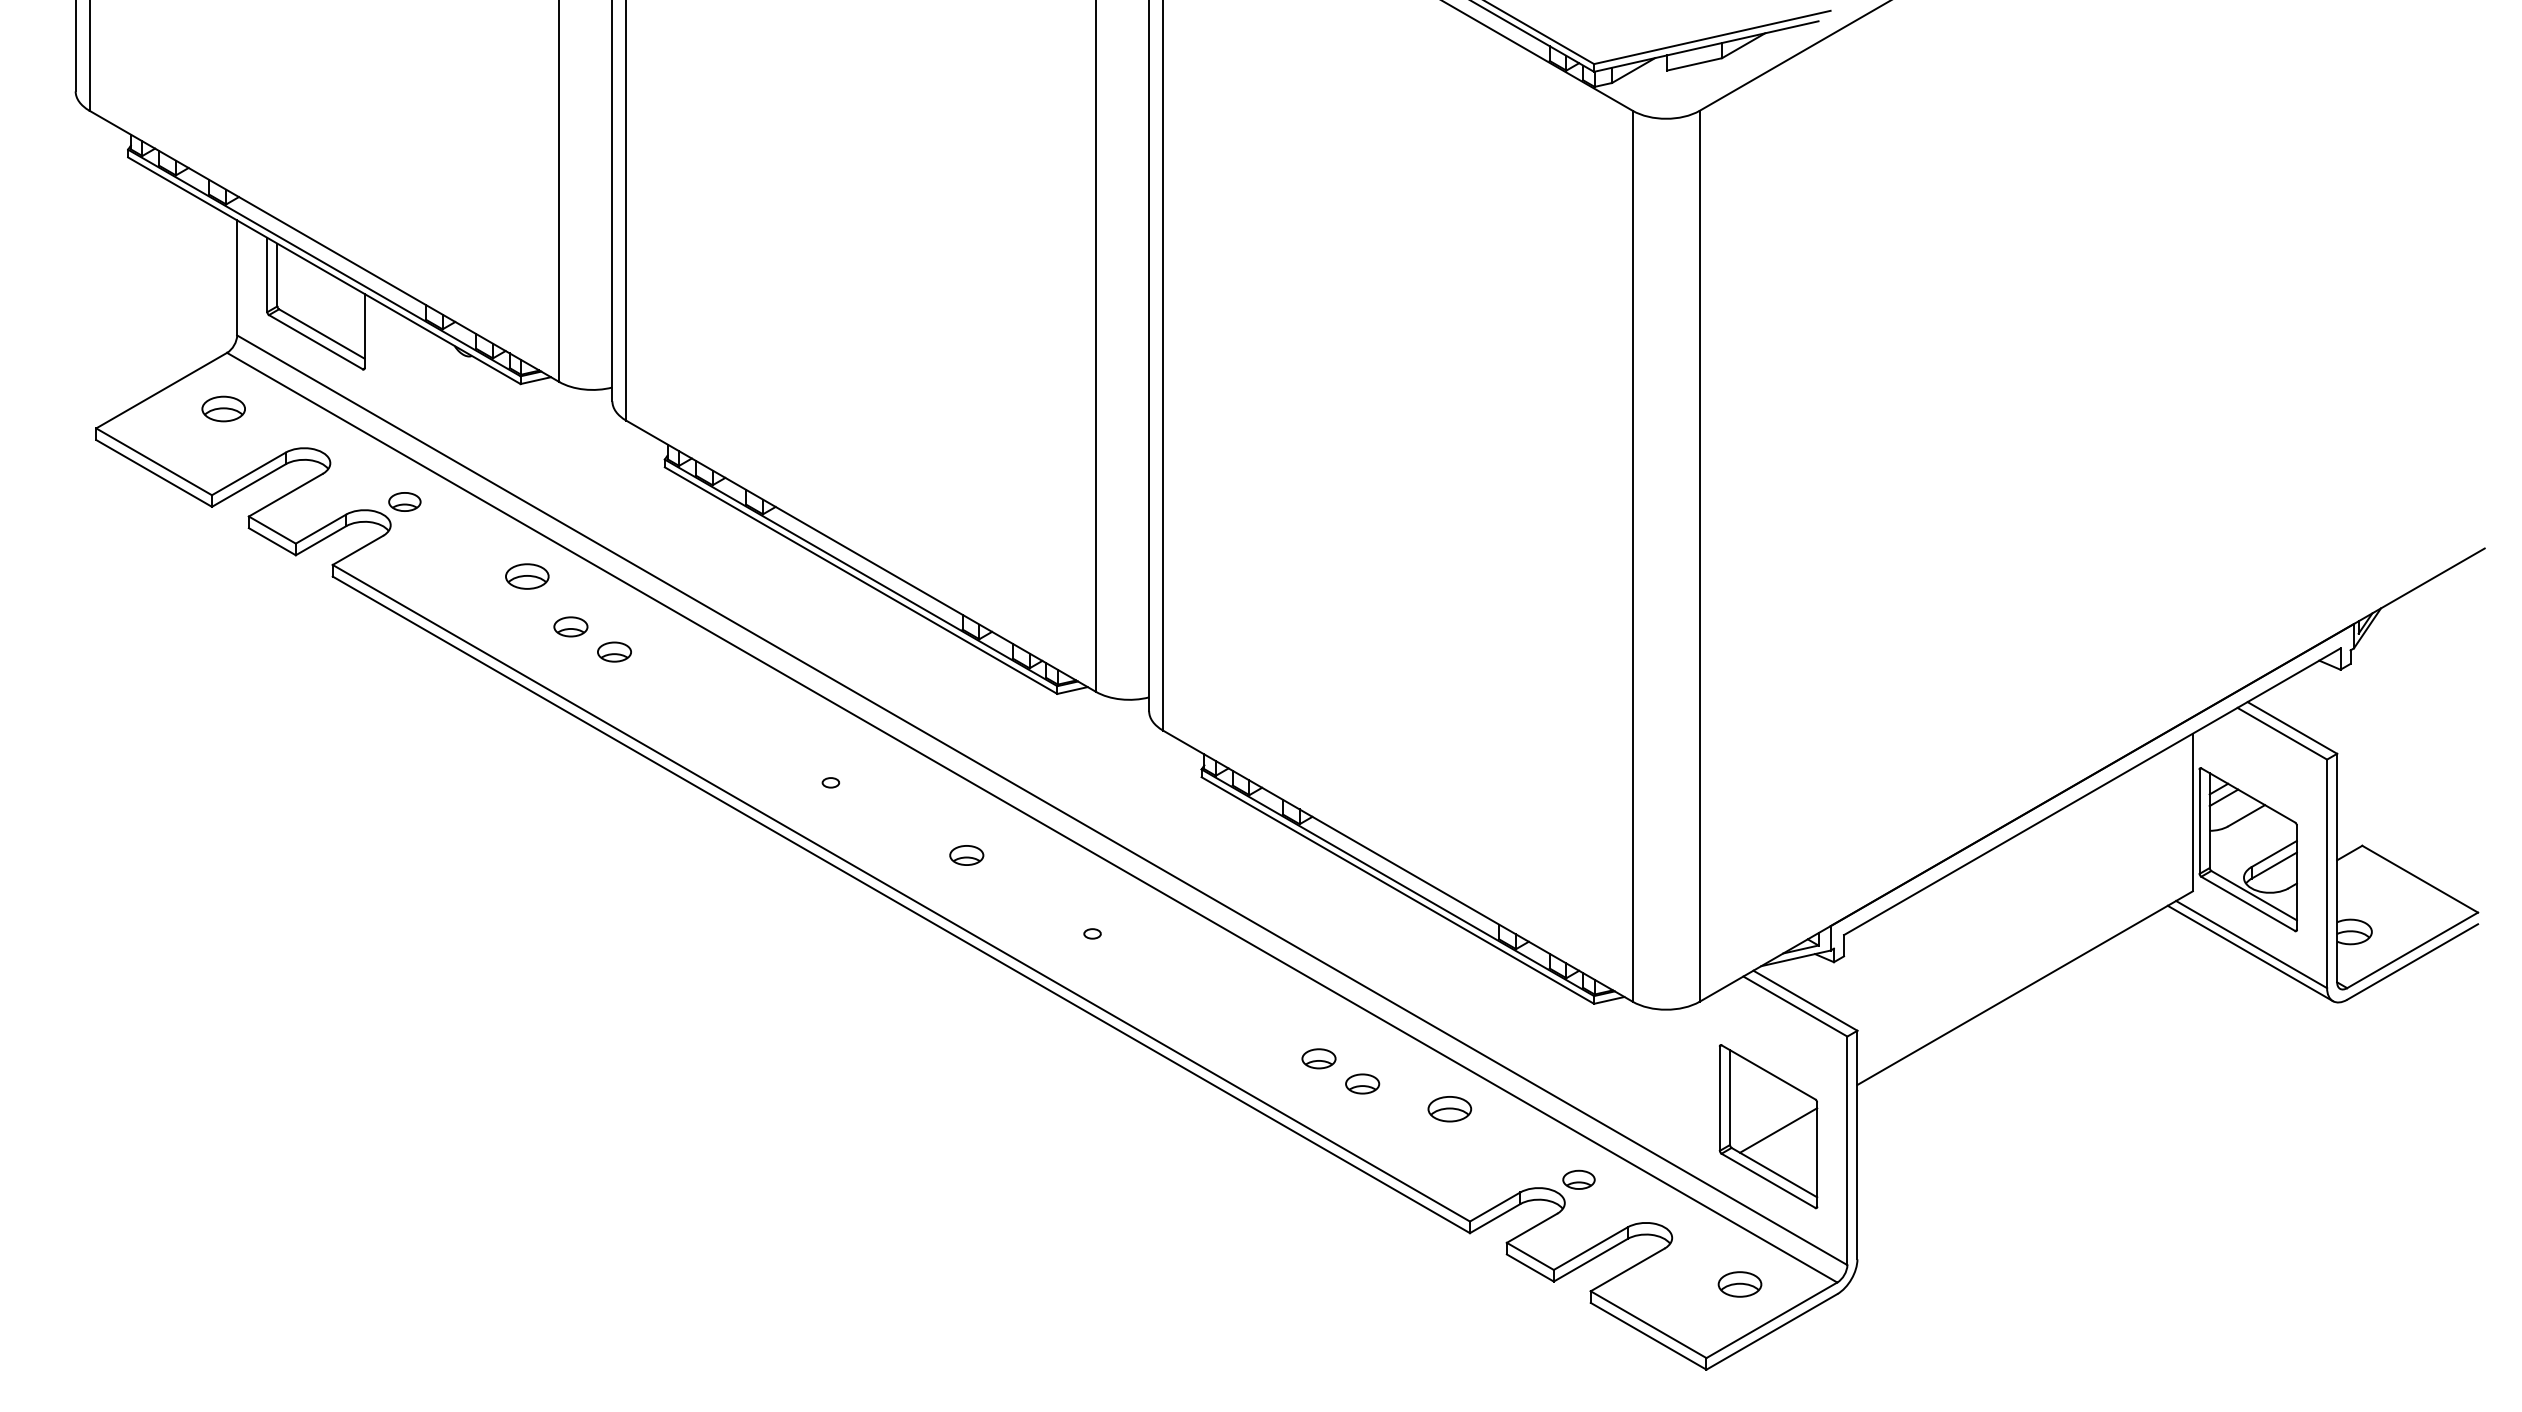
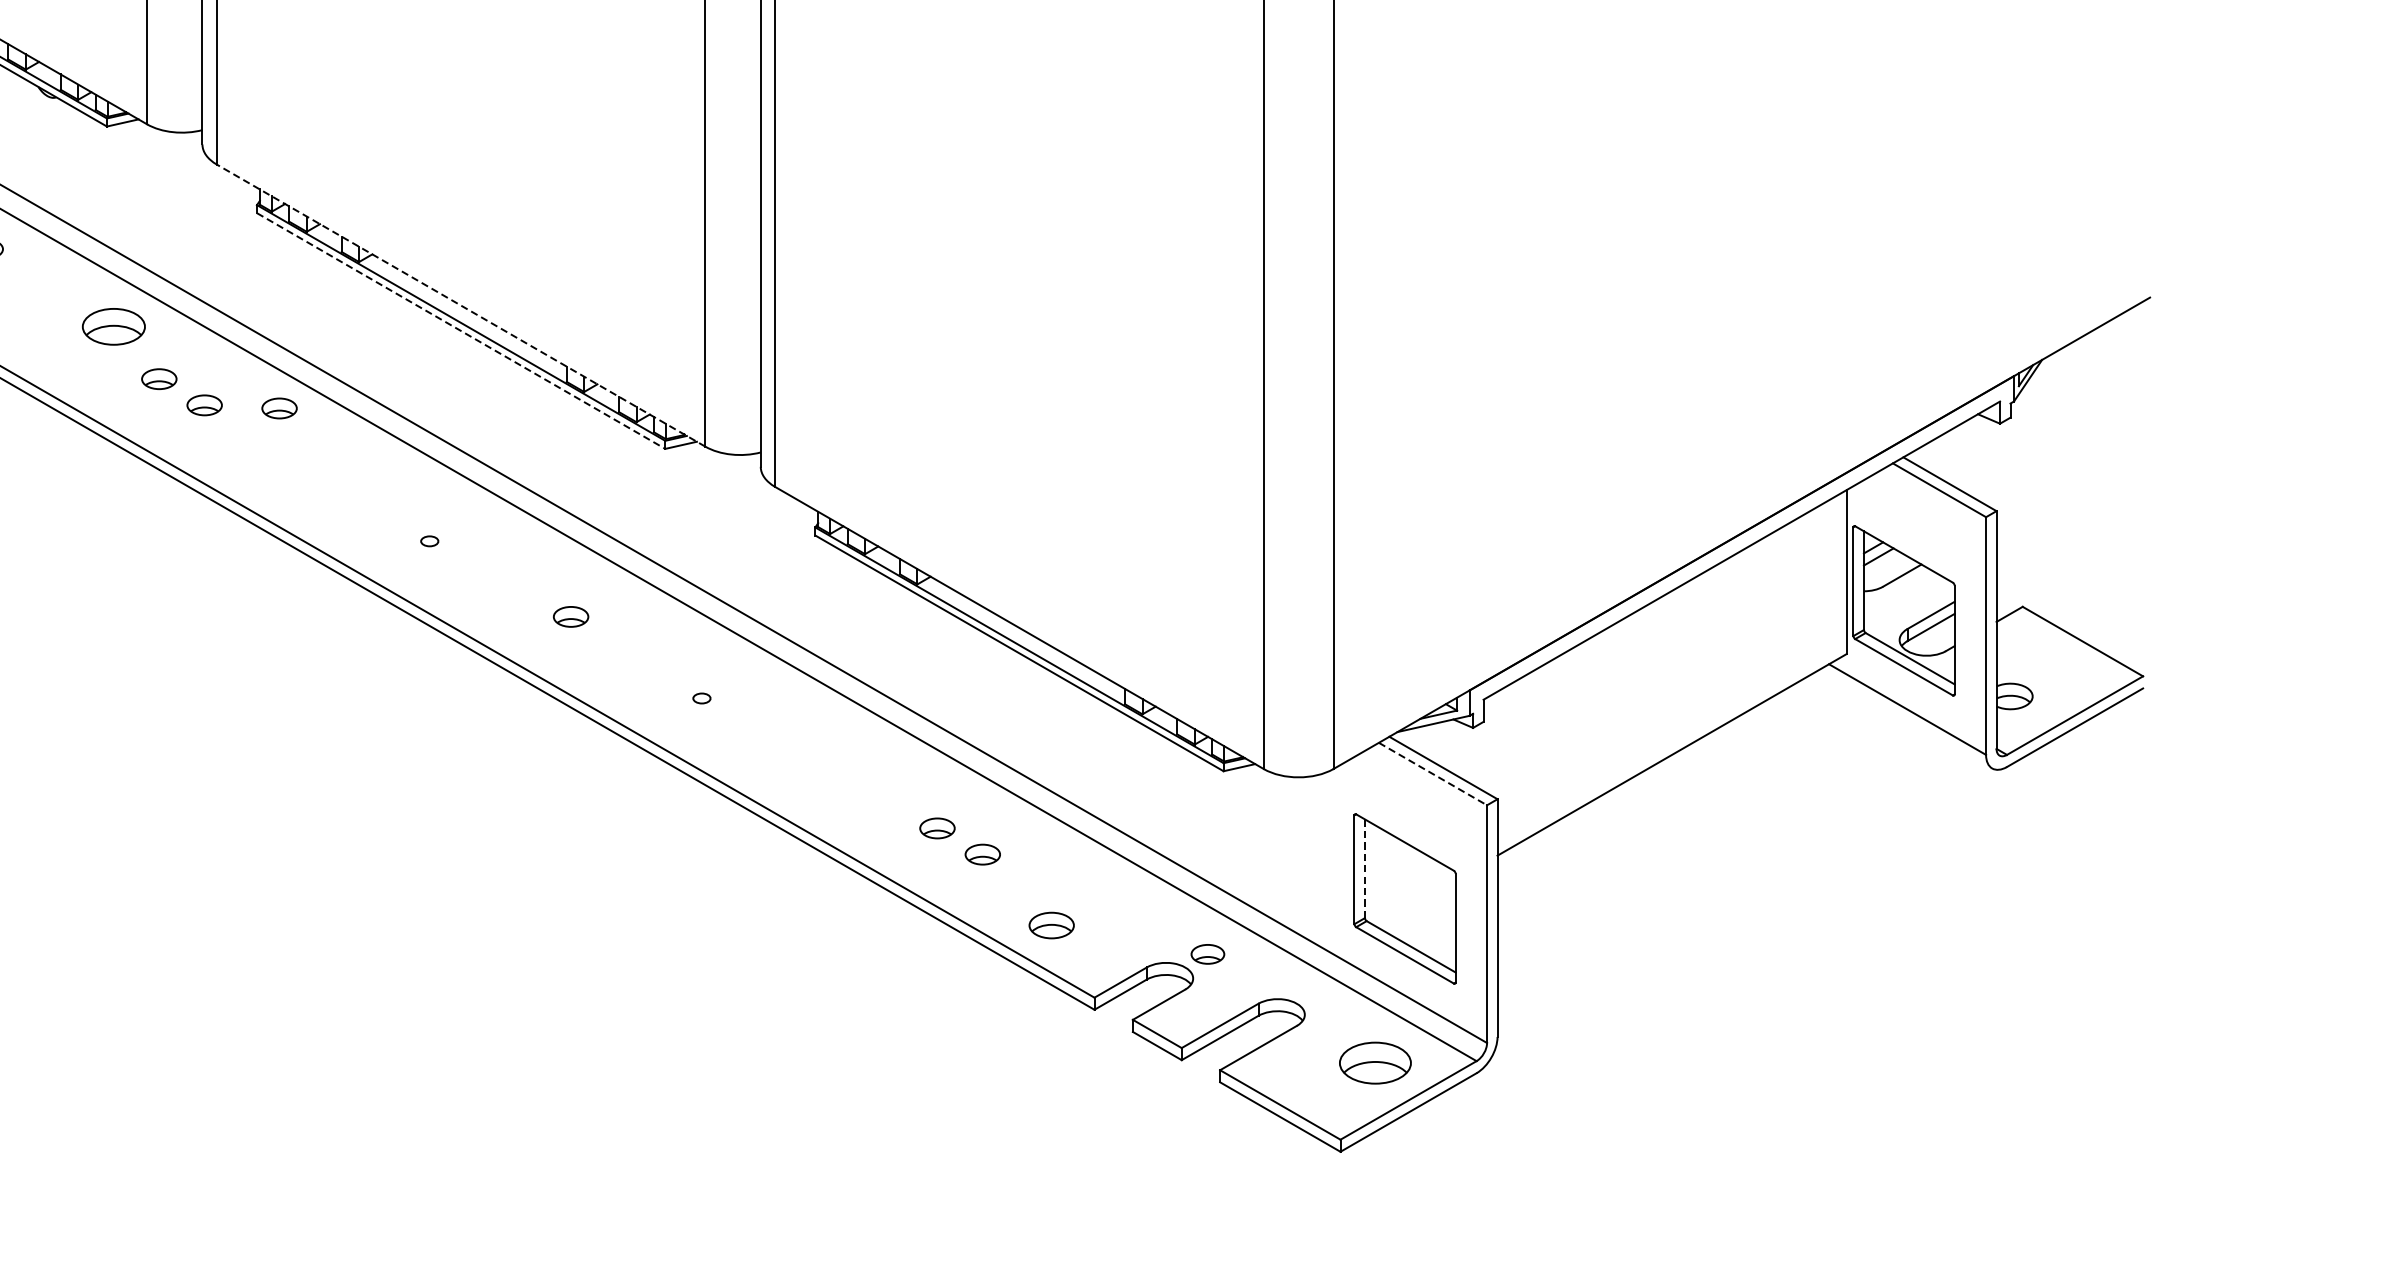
line: (860, 556) -> (460, 305), solid -> dashed
part: (527, 576) -> (114, 326), size x1.4
line: (861, 580) -> (461, 330), solid -> dashed
part: (686, 654) -> (279, 407), added
line: (2249, 953) -> (1905, 718), removed
line: (1795, 1006) -> (1433, 774), solid -> dashed
line: (1729, 1098) -> (1364, 869), solid -> dashed
part: (1449, 1109) -> (1051, 925), moved
line: (1778, 1130) -> (1415, 902), removed
part: (1739, 1284) -> (1374, 1063), size x1.6

